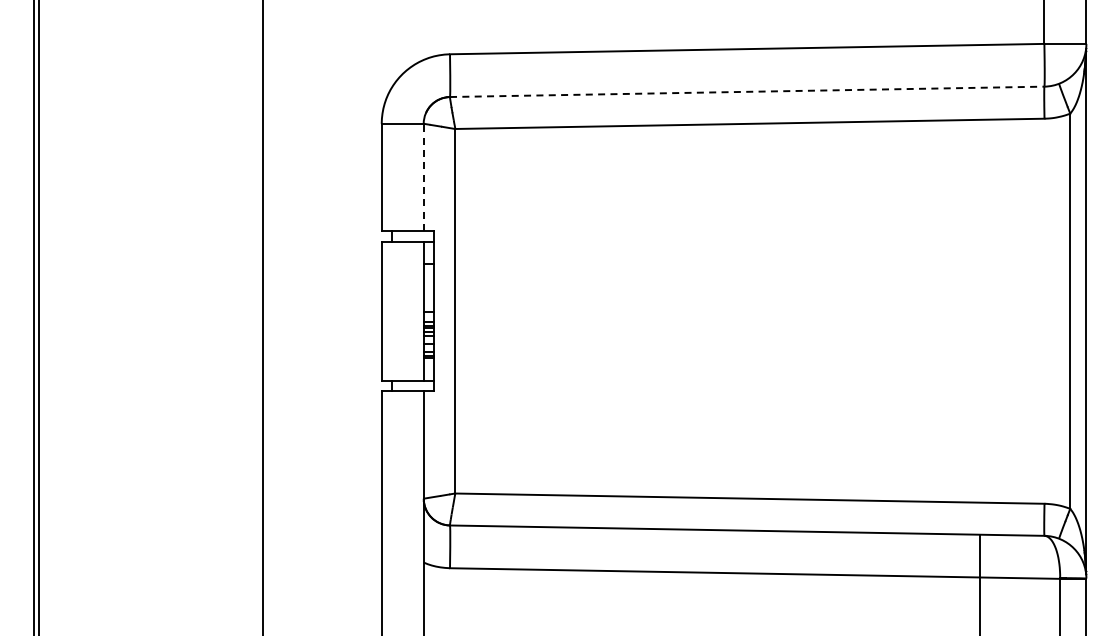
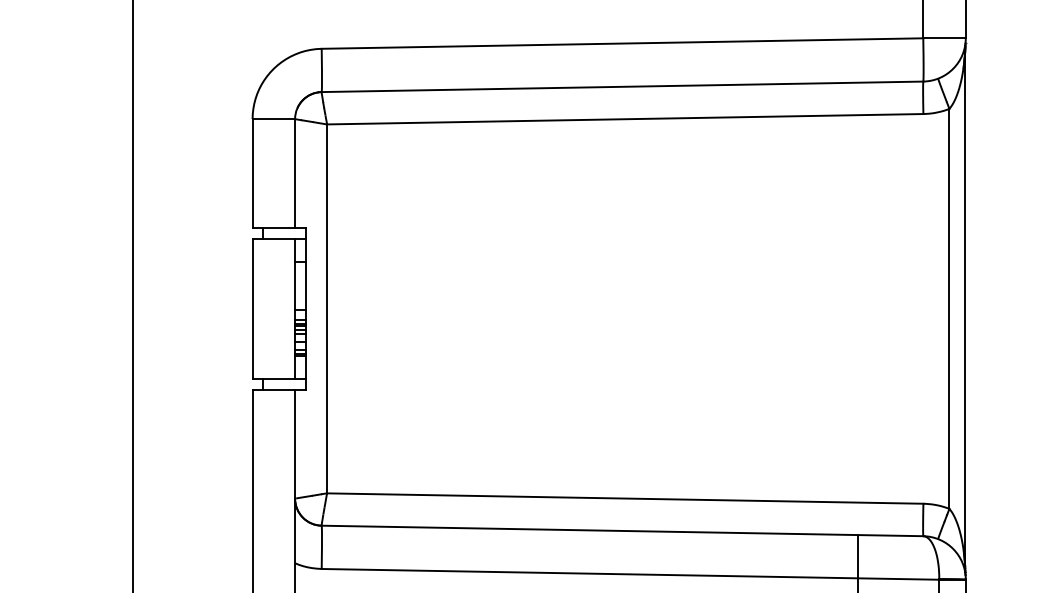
line: (747, 91) -> (622, 86), dashed -> solid
line: (423, 177) -> (294, 173), dashed -> solid

